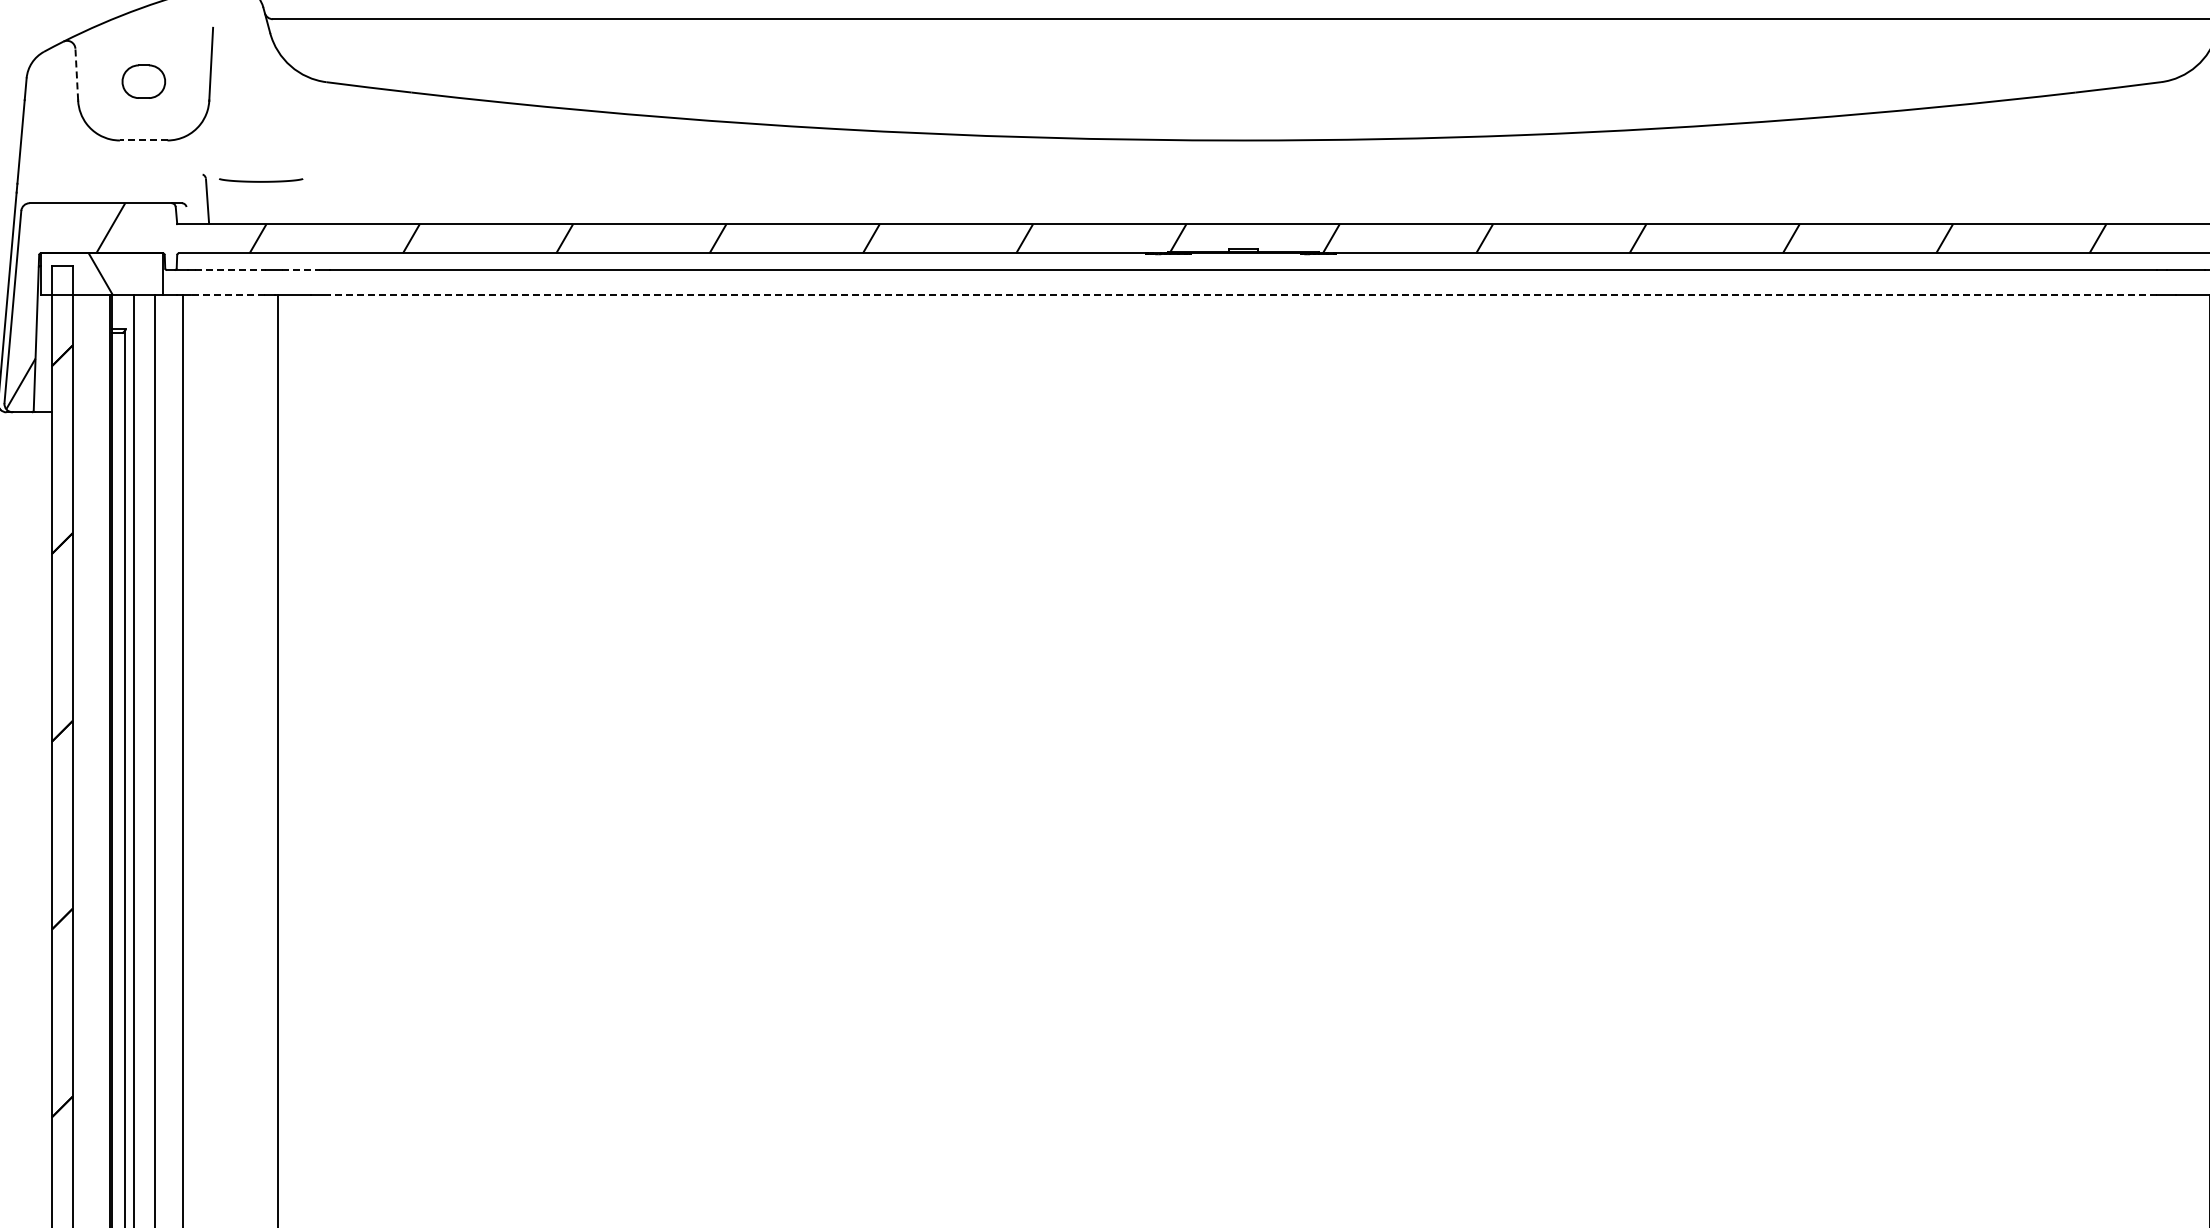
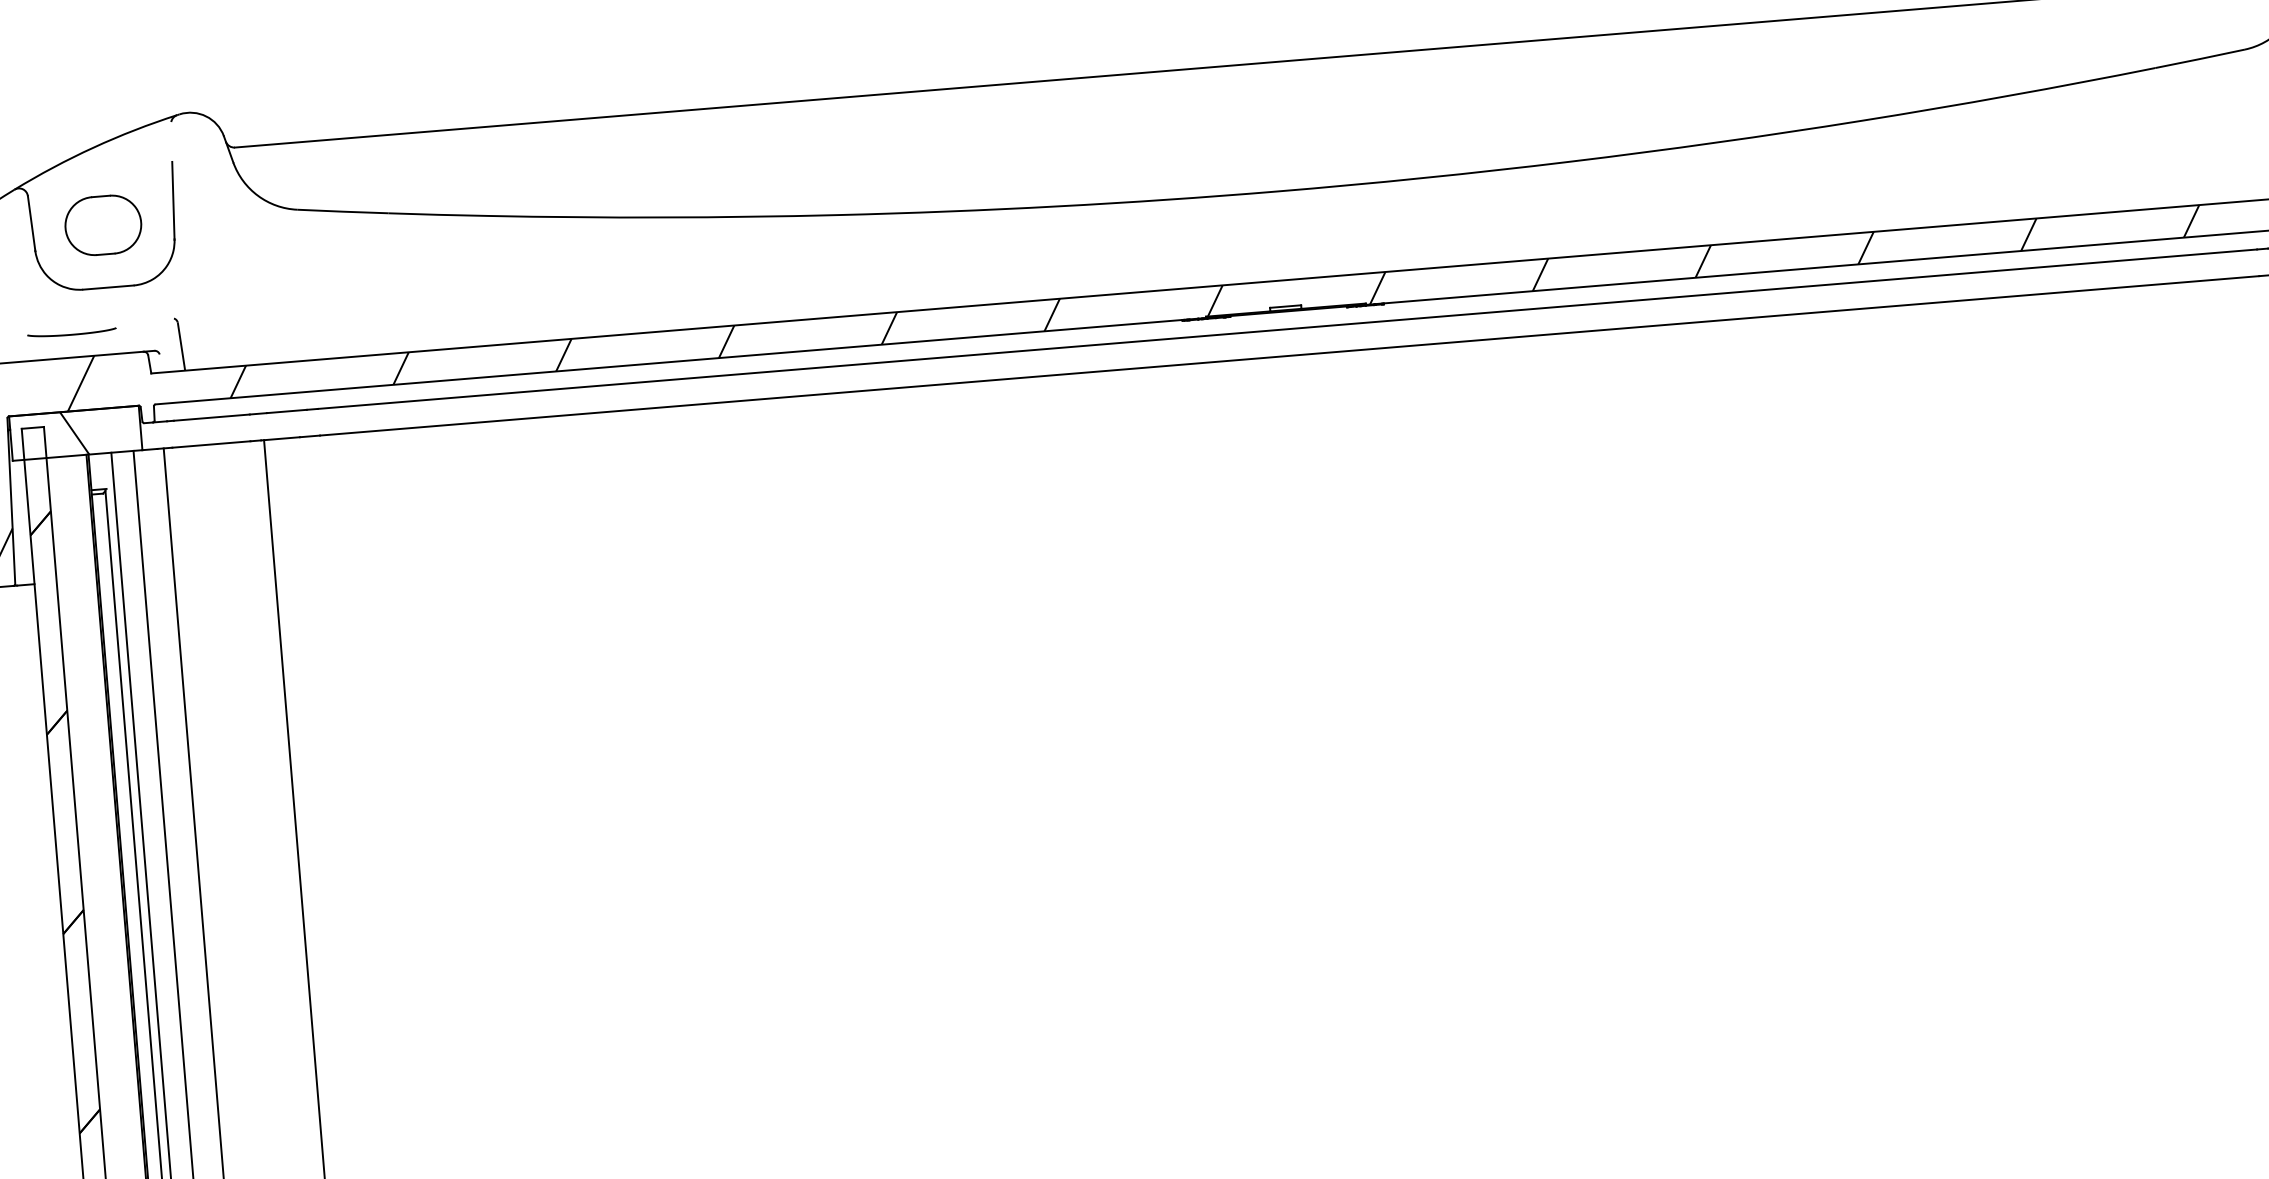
line: (76, 74) -> (31, 223), dashed -> solid
part: (143, 81) -> (103, 224), size x1.67
line: (143, 140) -> (108, 287), dashed -> solid
curve: (261, 181) -> (72, 334), moved
line: (230, 270) -> (211, 418), dashed -> solid
line: (301, 270) -> (287, 411), dashed -> solid
line: (228, 295) -> (211, 444), dashed -> solid
line: (1243, 295) -> (1289, 356), dashed -> solid

